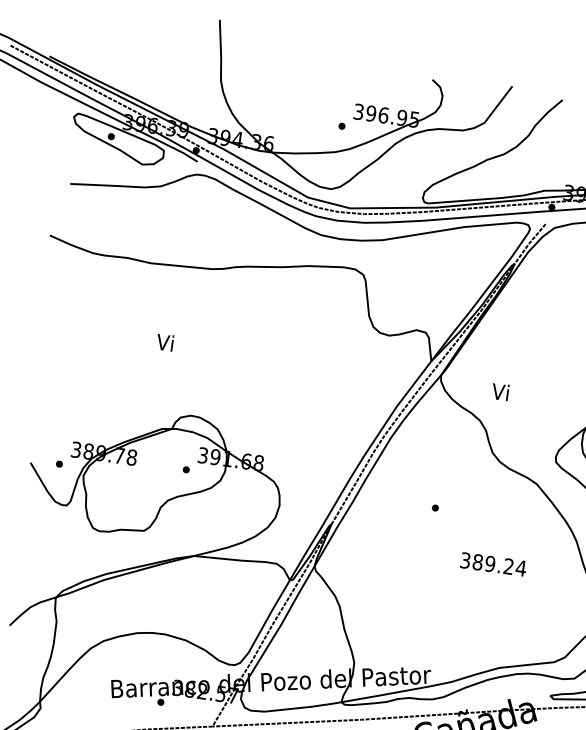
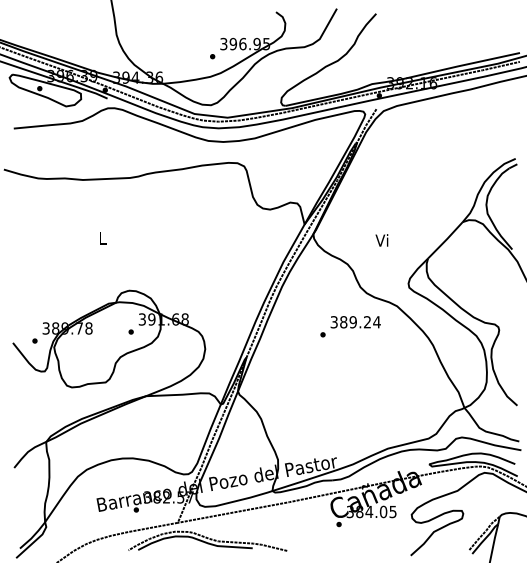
text: (164, 341) -> (101, 237), Vi -> L
text: (499, 391) -> (381, 240), moved
text: (493, 564) -> (355, 322), moved

